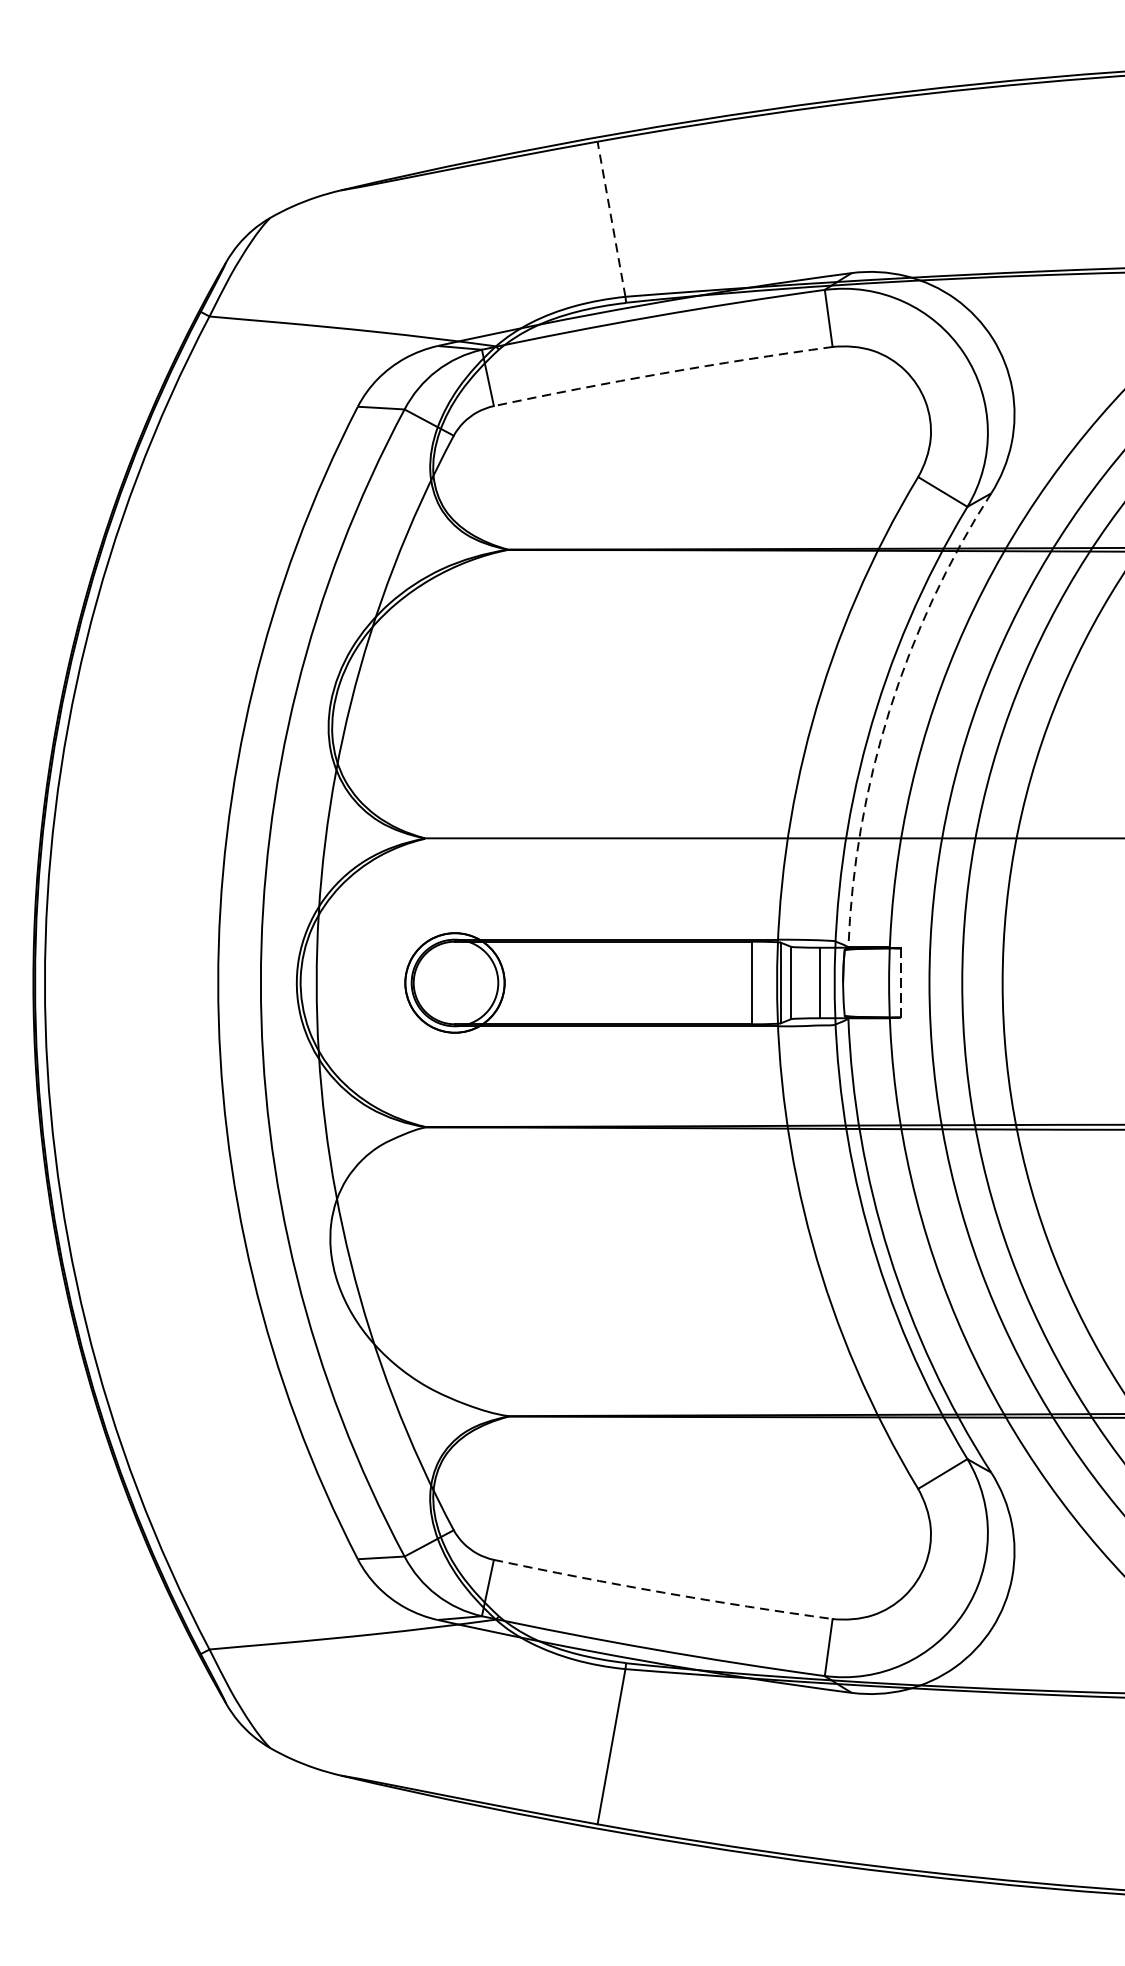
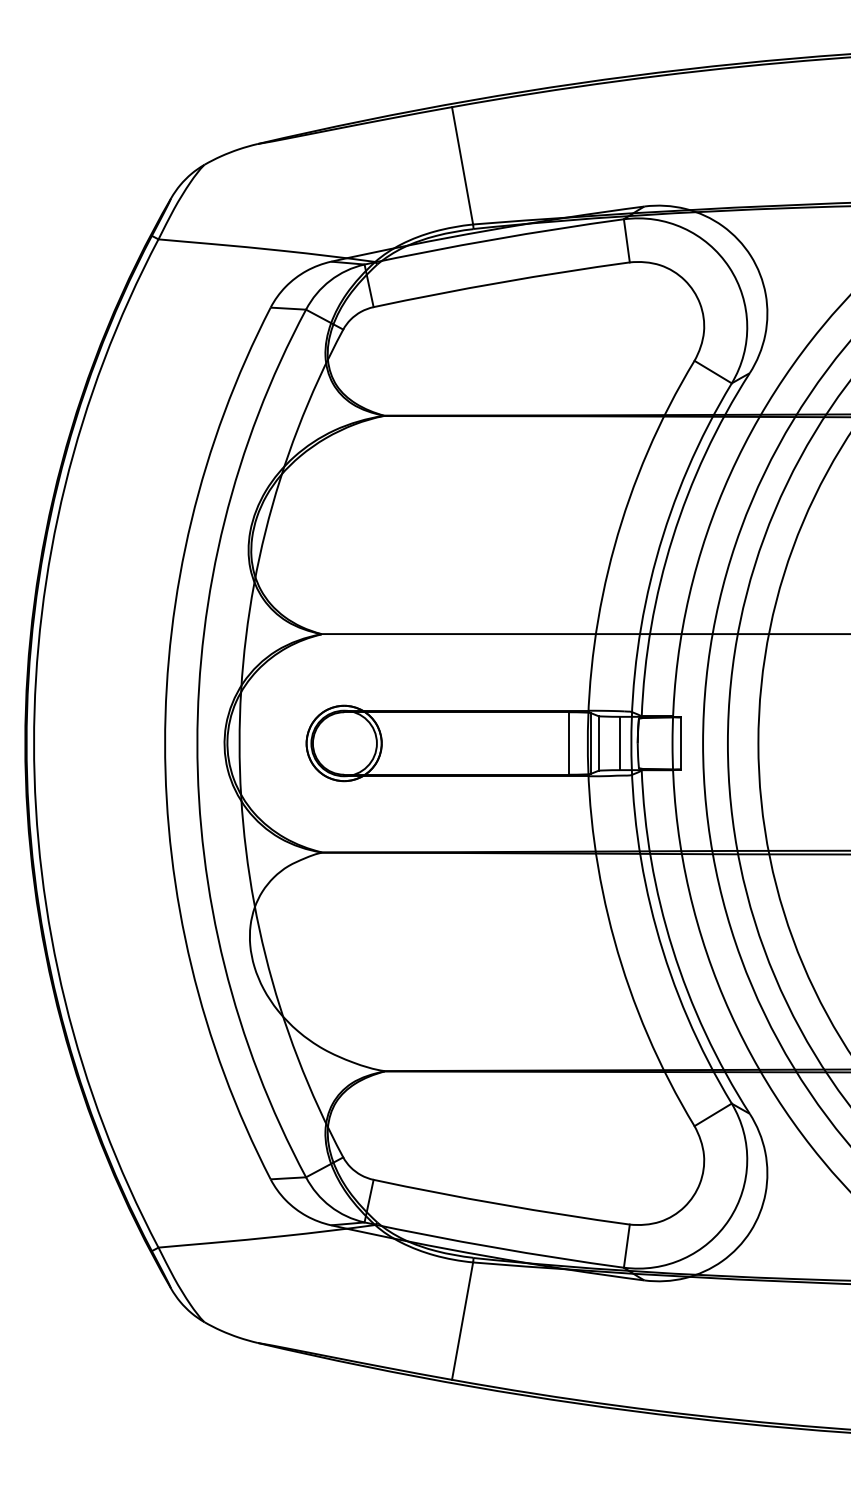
line: (611, 218) -> (462, 165), dashed -> solid
arc: (662, 373) -> (501, 282), dashed -> solid
arc: (889, 711) -> (672, 538), dashed -> solid
line: (900, 983) -> (681, 743), dashed -> solid
arc: (662, 1592) -> (501, 1204), dashed -> solid

